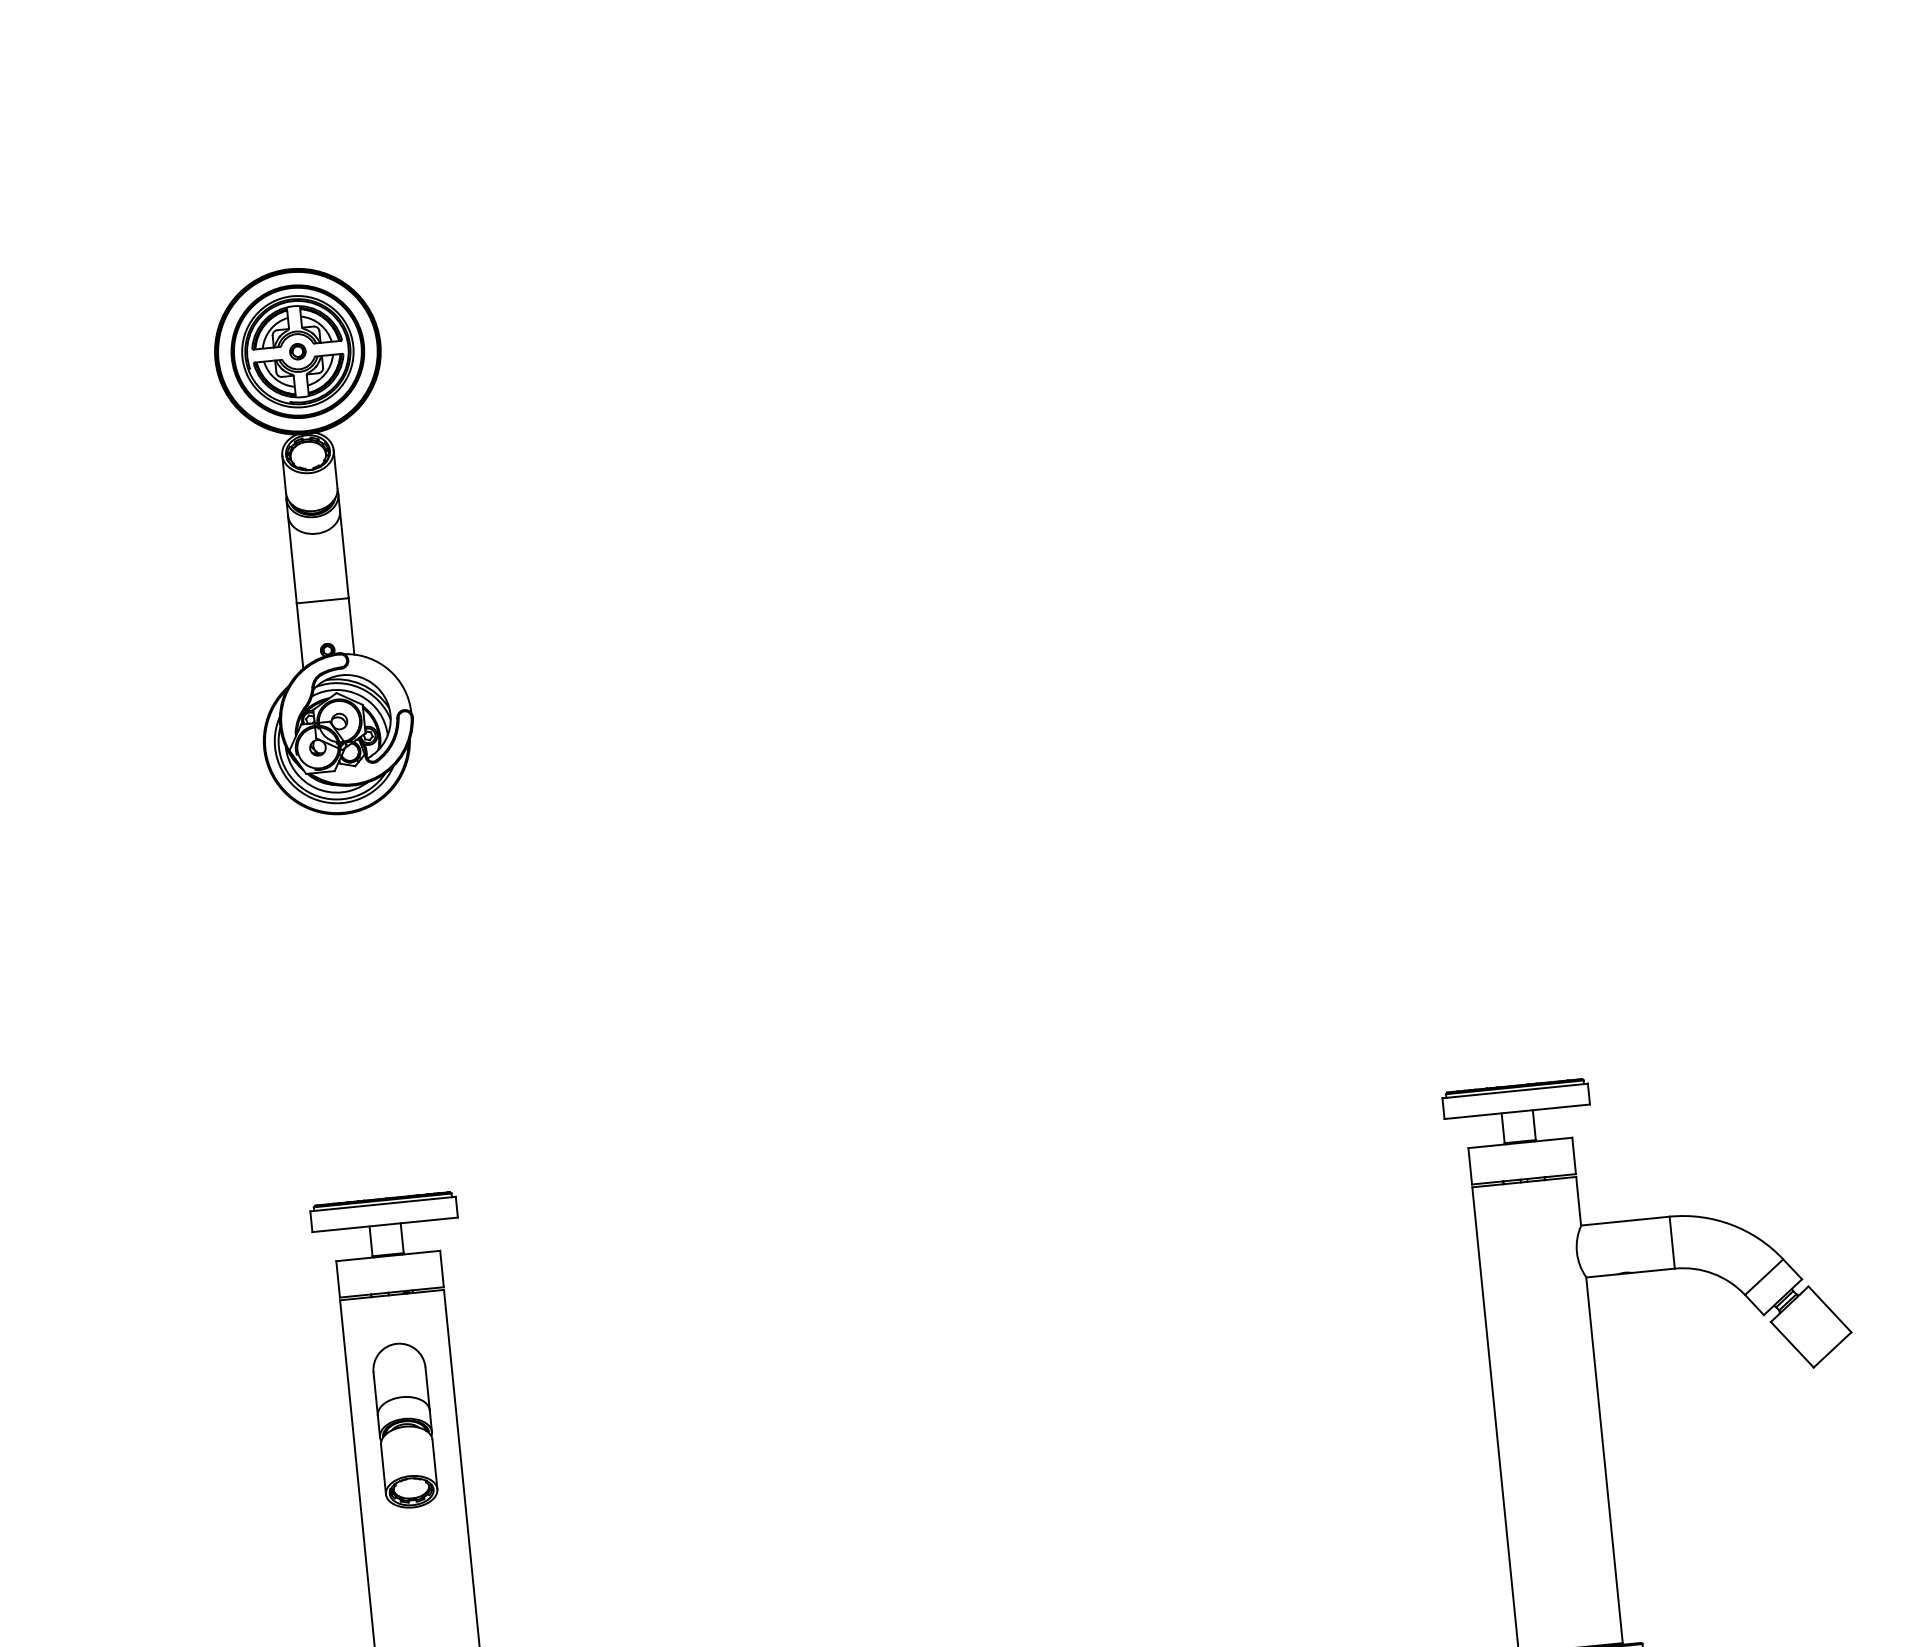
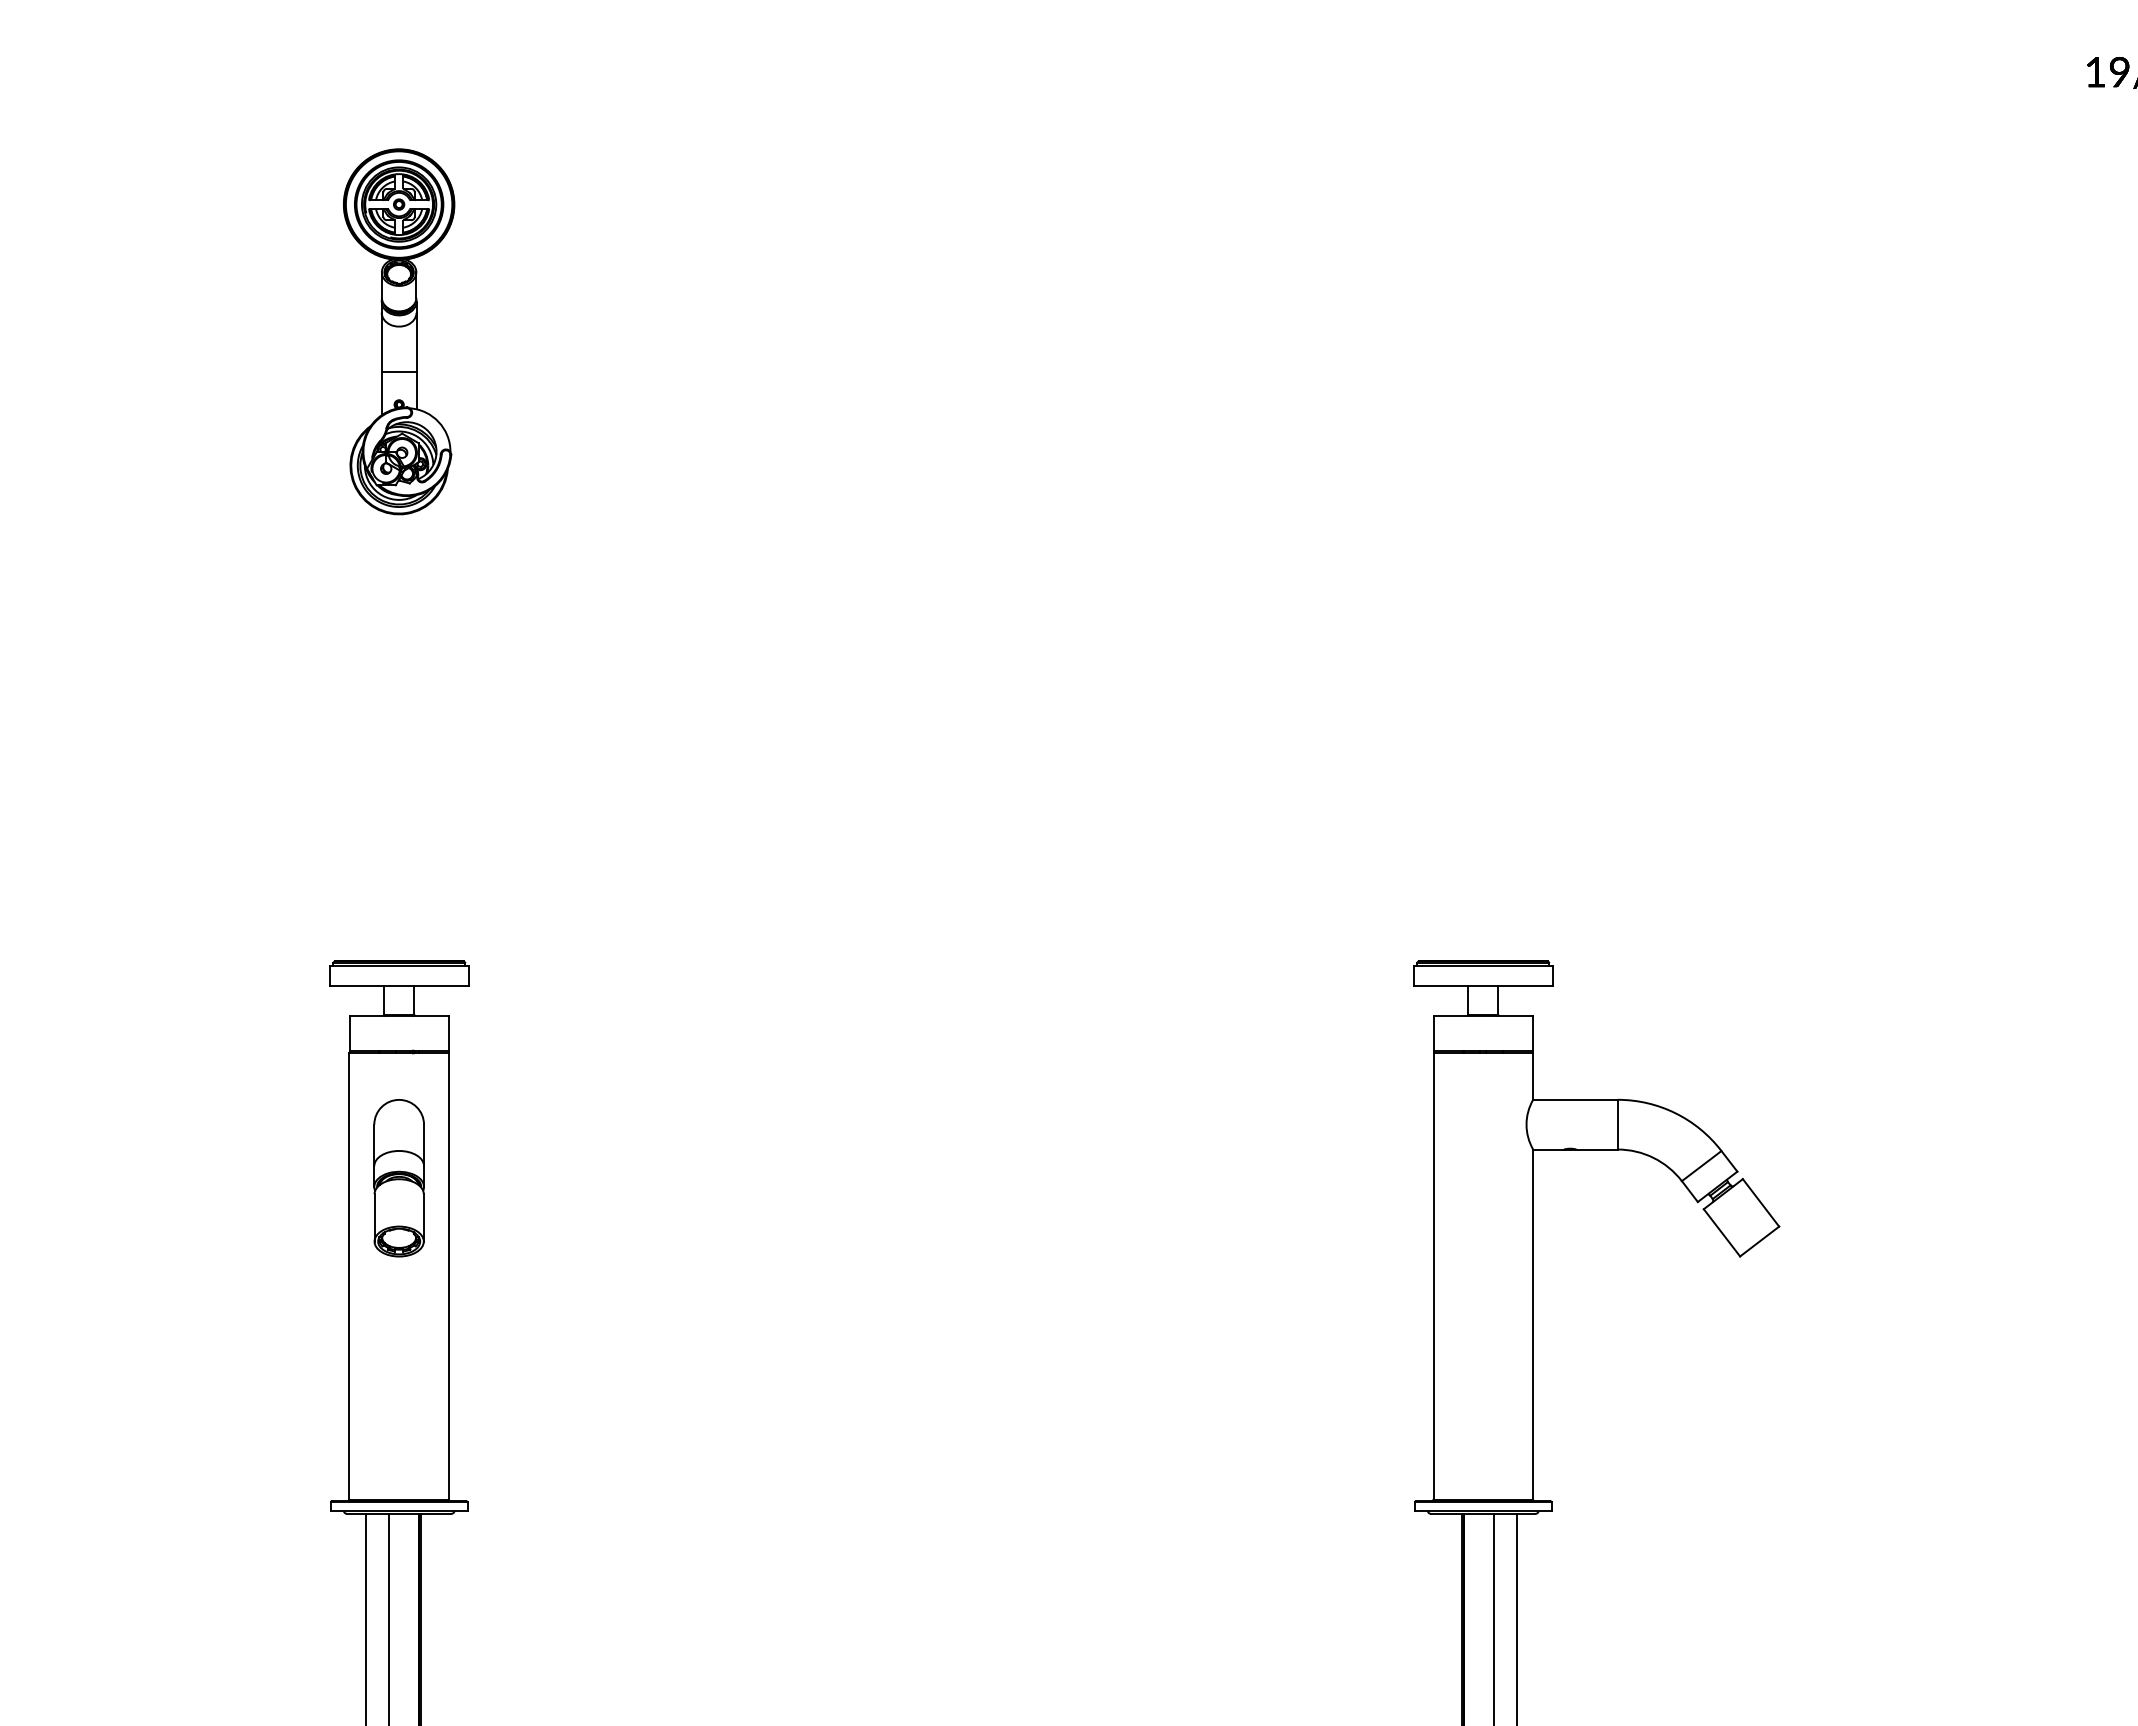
part: (316, 541) -> (398, 331), size x0.7

